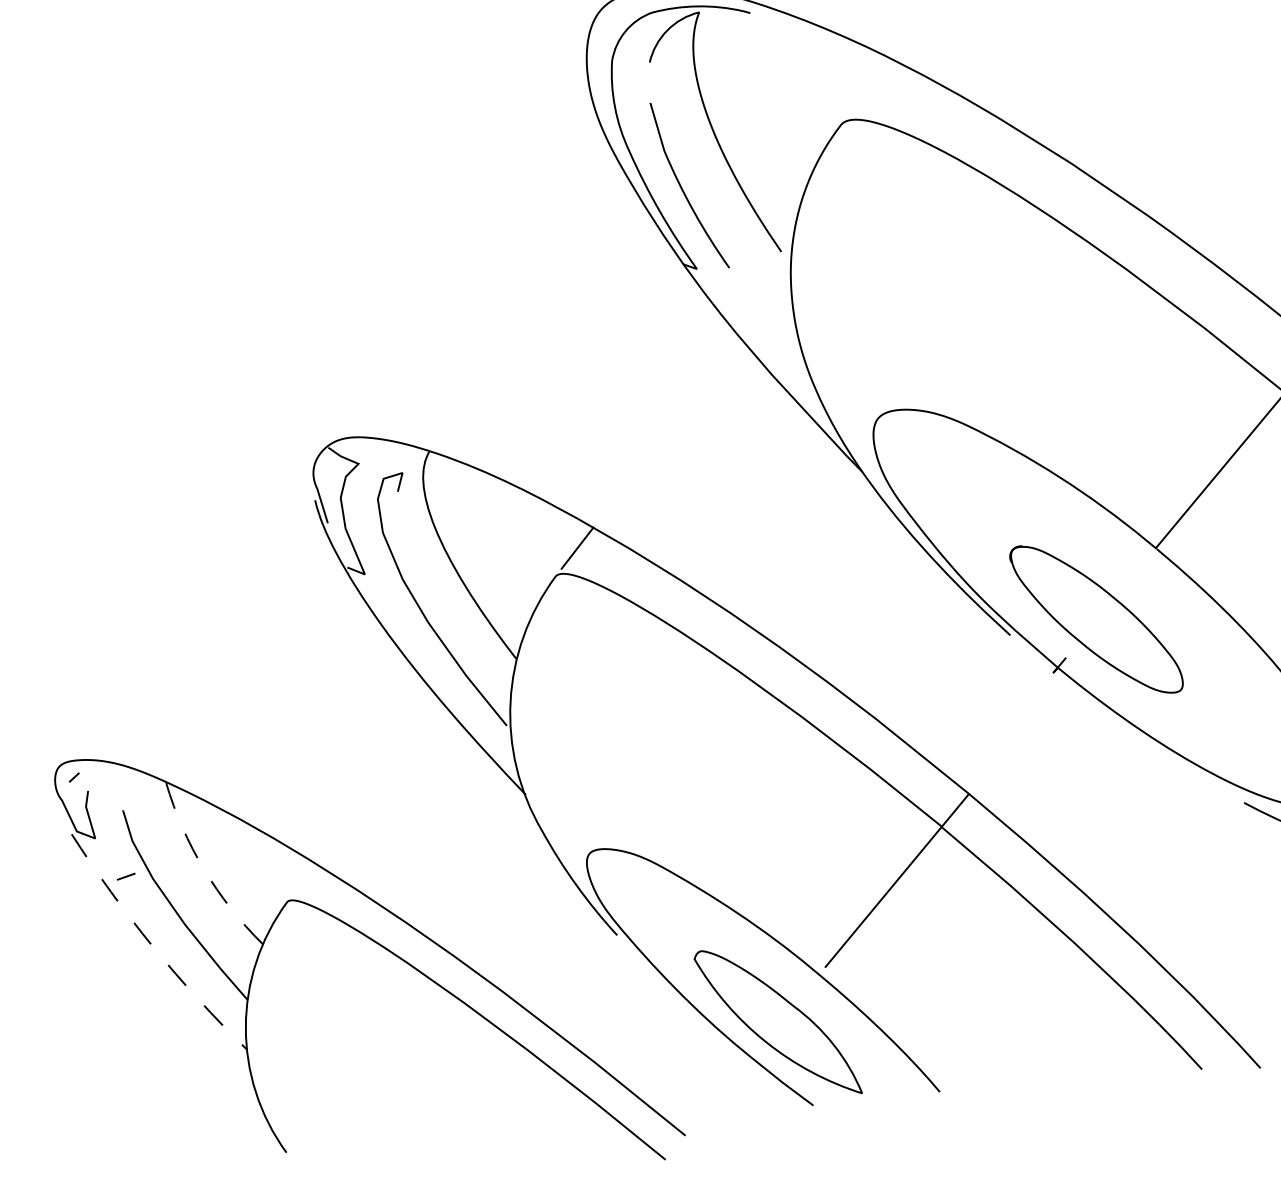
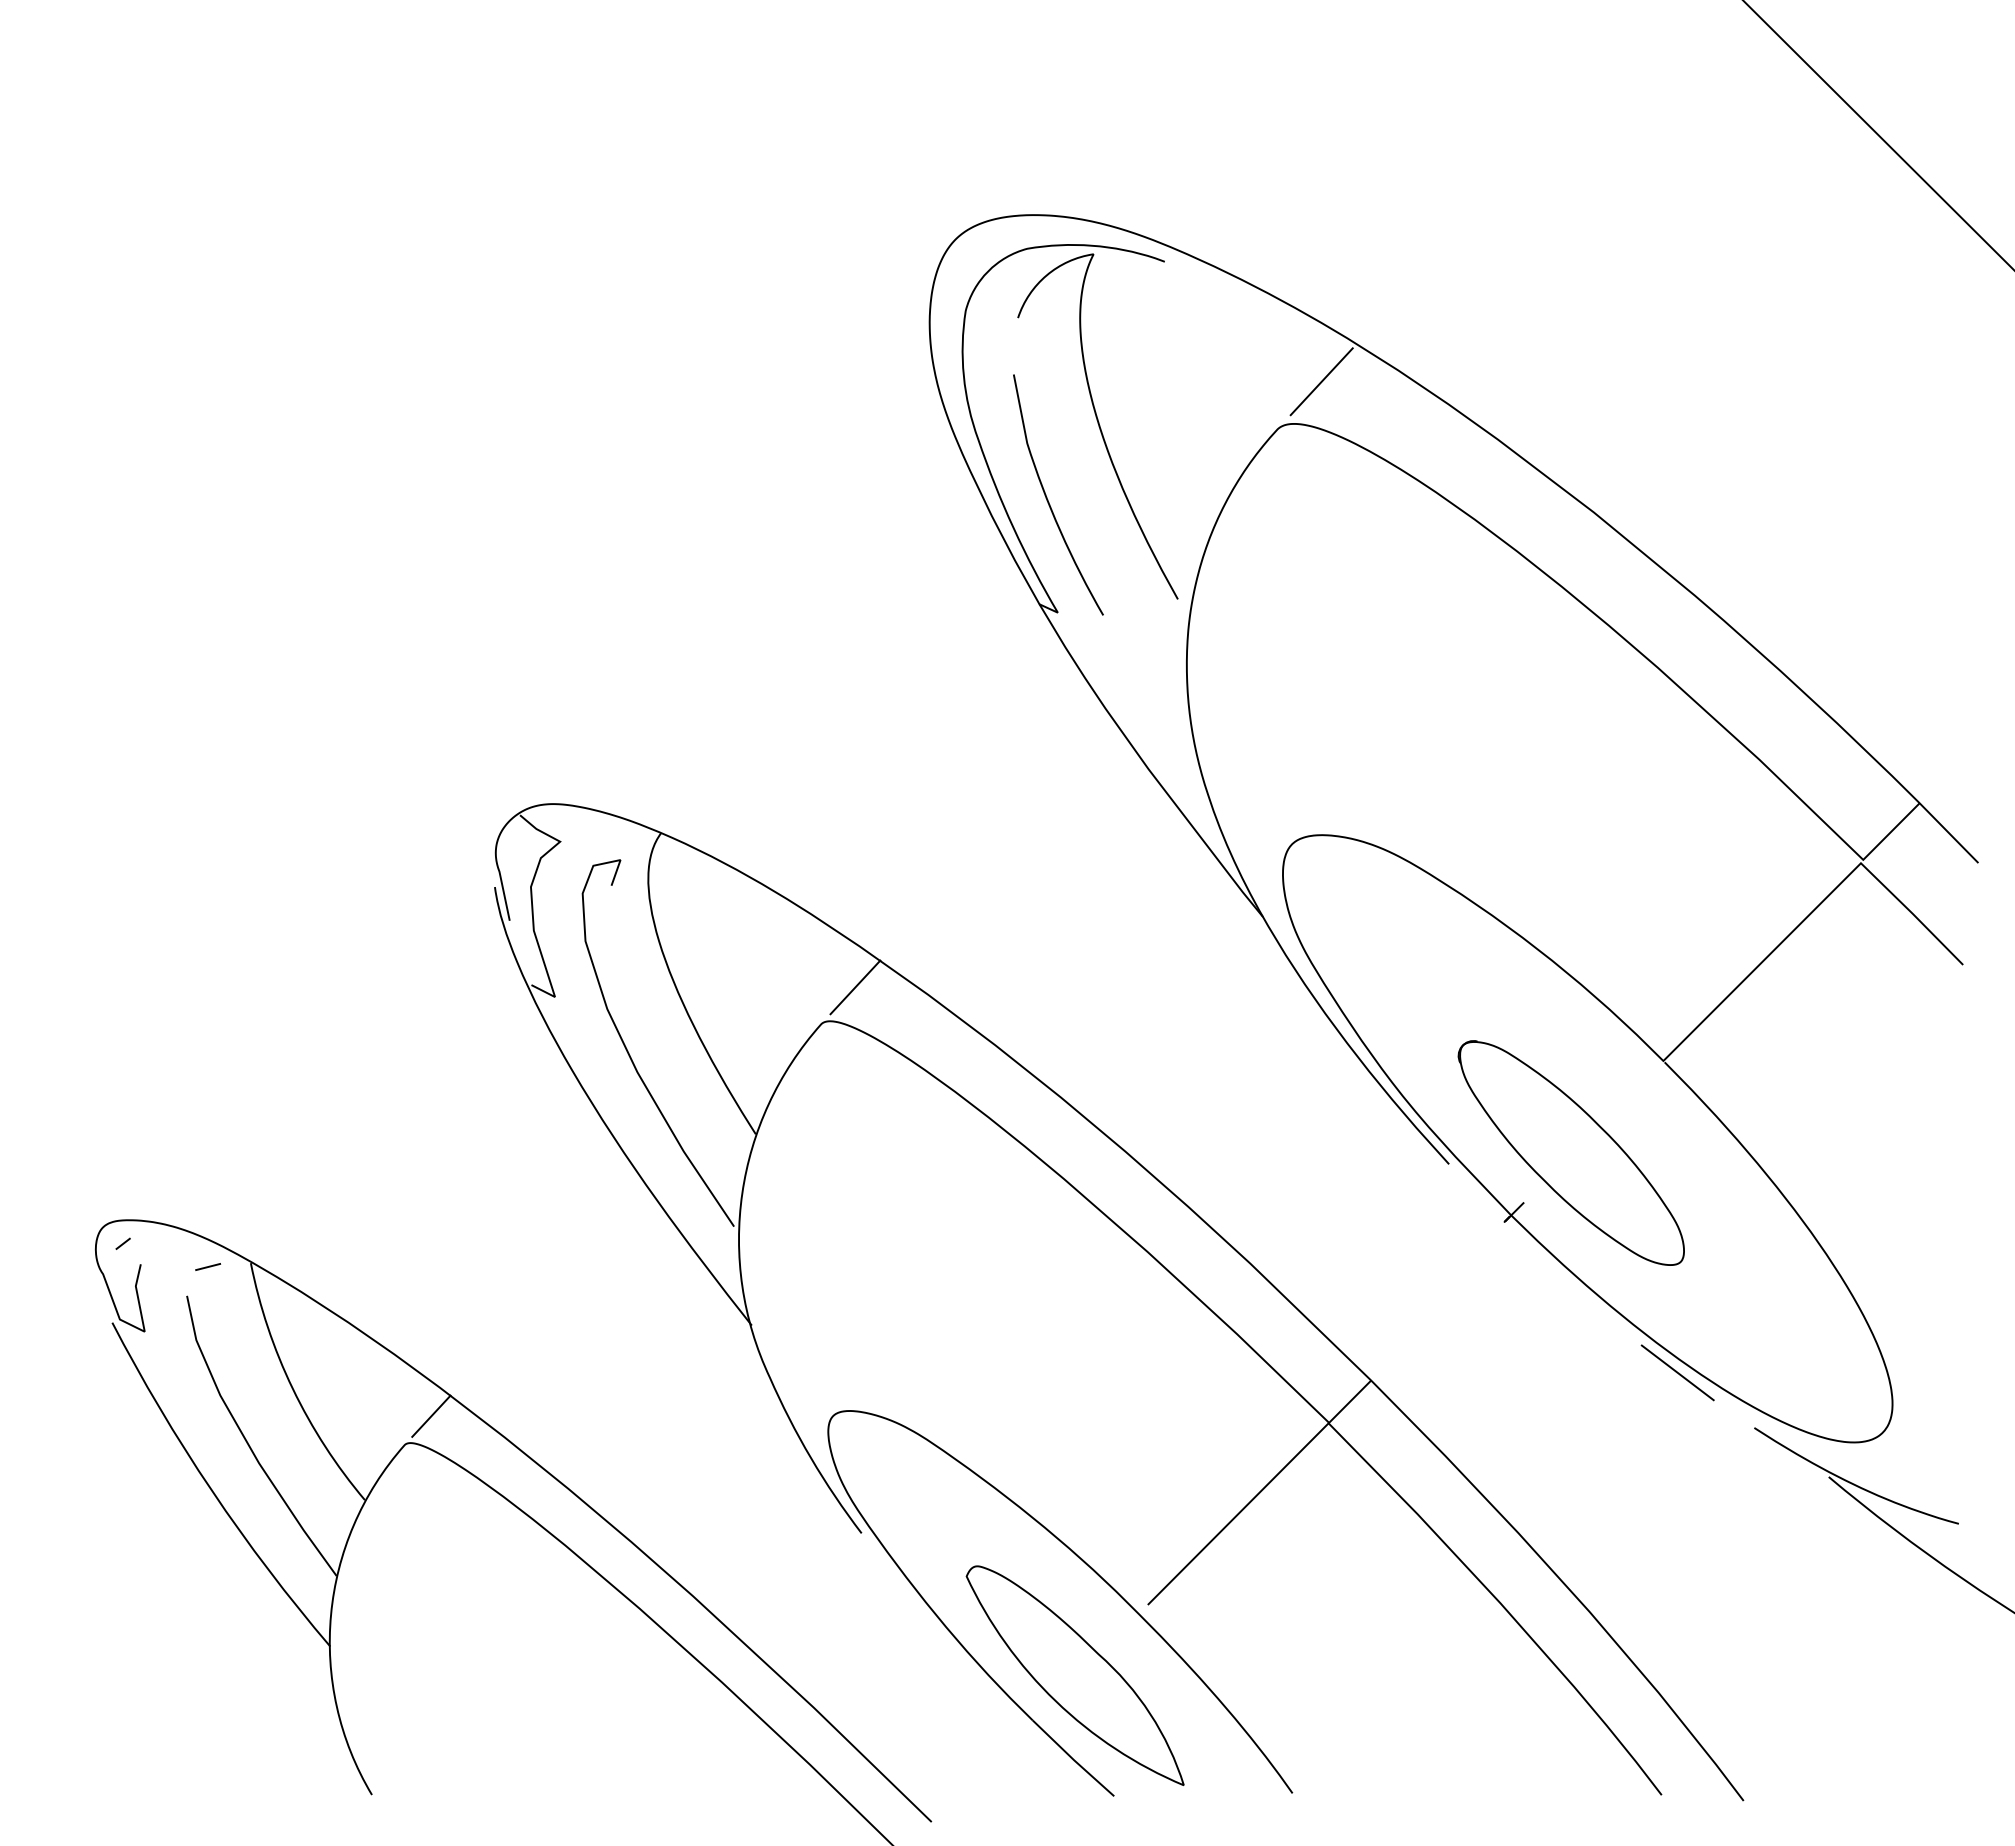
line: (869, 87) -> (1321, 381), added
line: (1185, 768) -> (1677, 1372), added
arc: (203, 869) -> (292, 1388), dashed -> solid
line: (126, 876) -> (208, 1266), moved
line: (304, 879) -> (431, 1415), added
arc: (153, 946) -> (212, 1490), dashed -> solid

